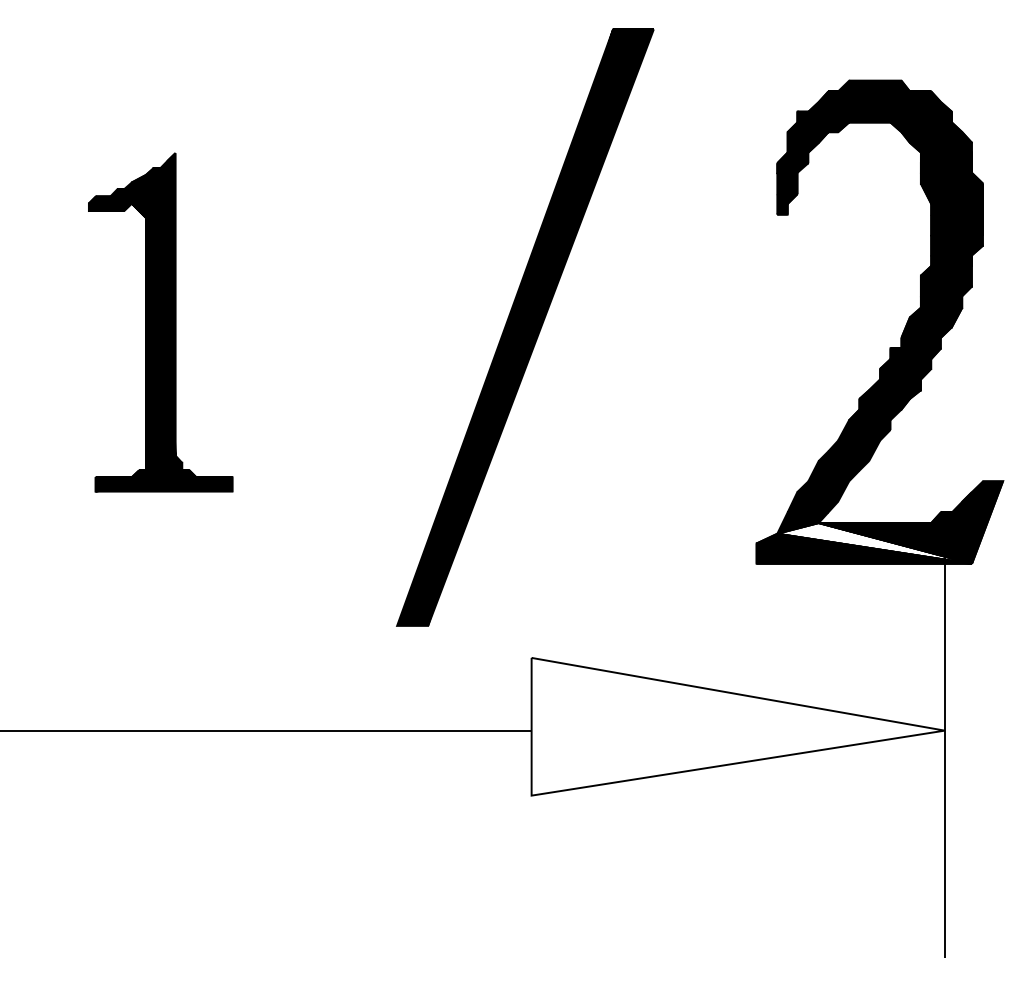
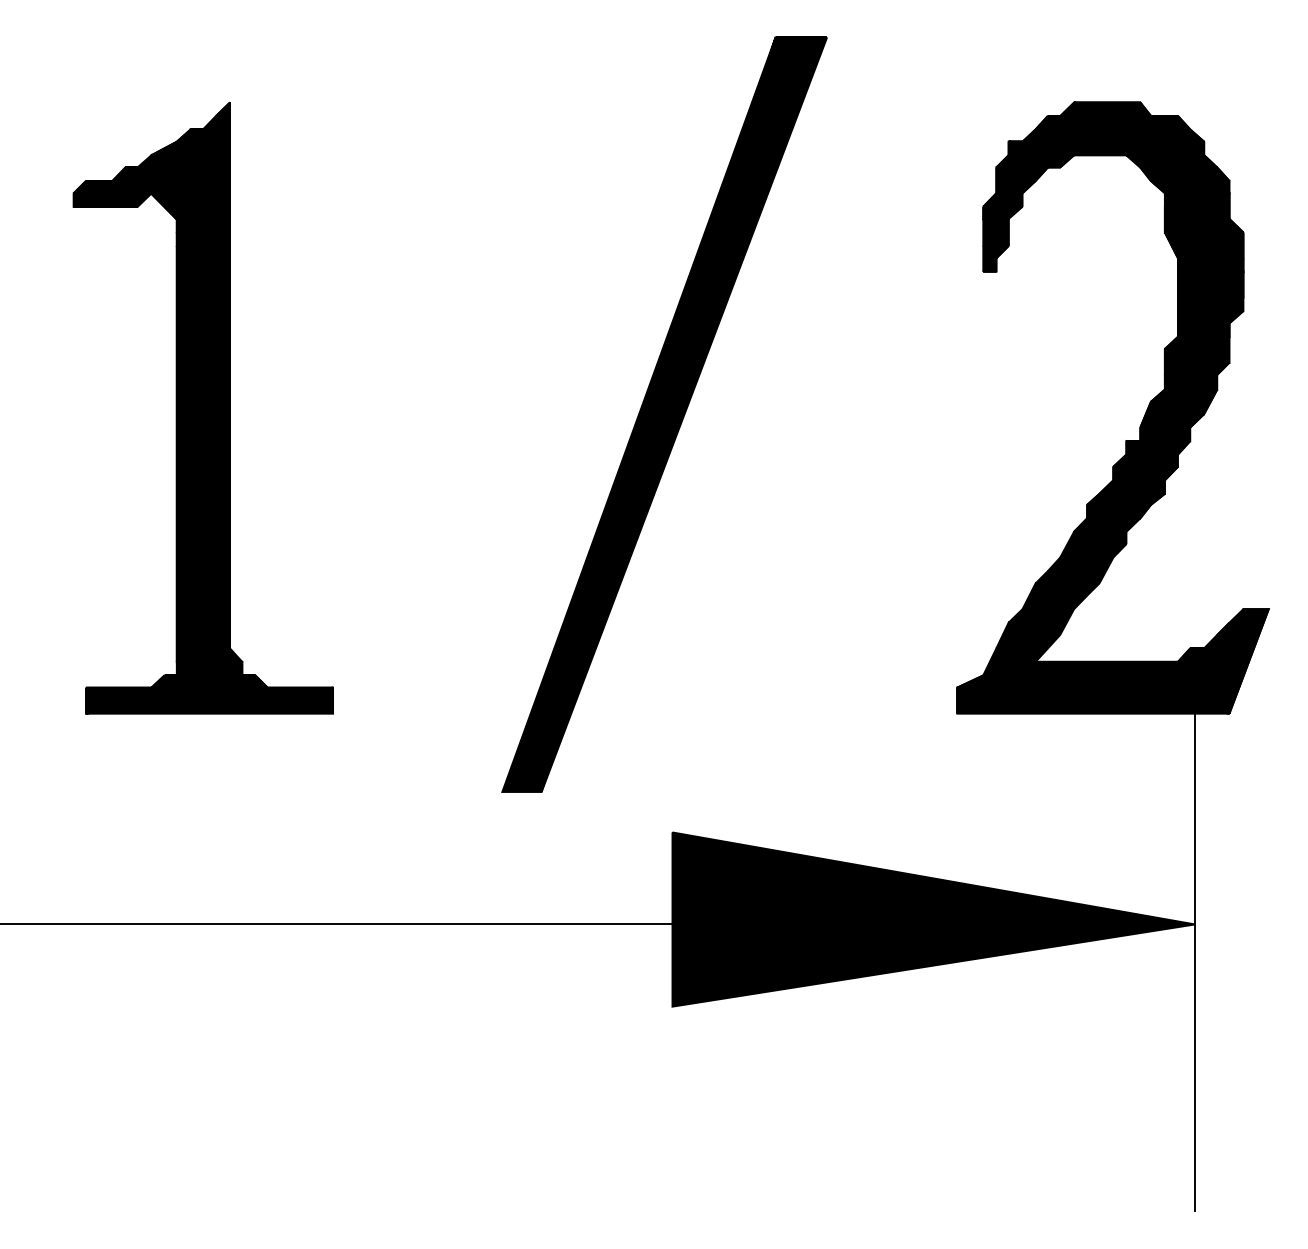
part: (160, 321) -> (202, 407), size x1.43
fill: (874, 543) -> (1106, 687), added
fill: (737, 726) -> (933, 919), added

